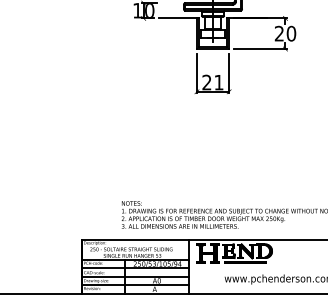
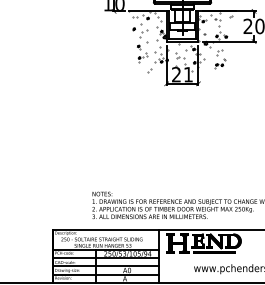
hatch: (211, 48) -> (181, 41), added

